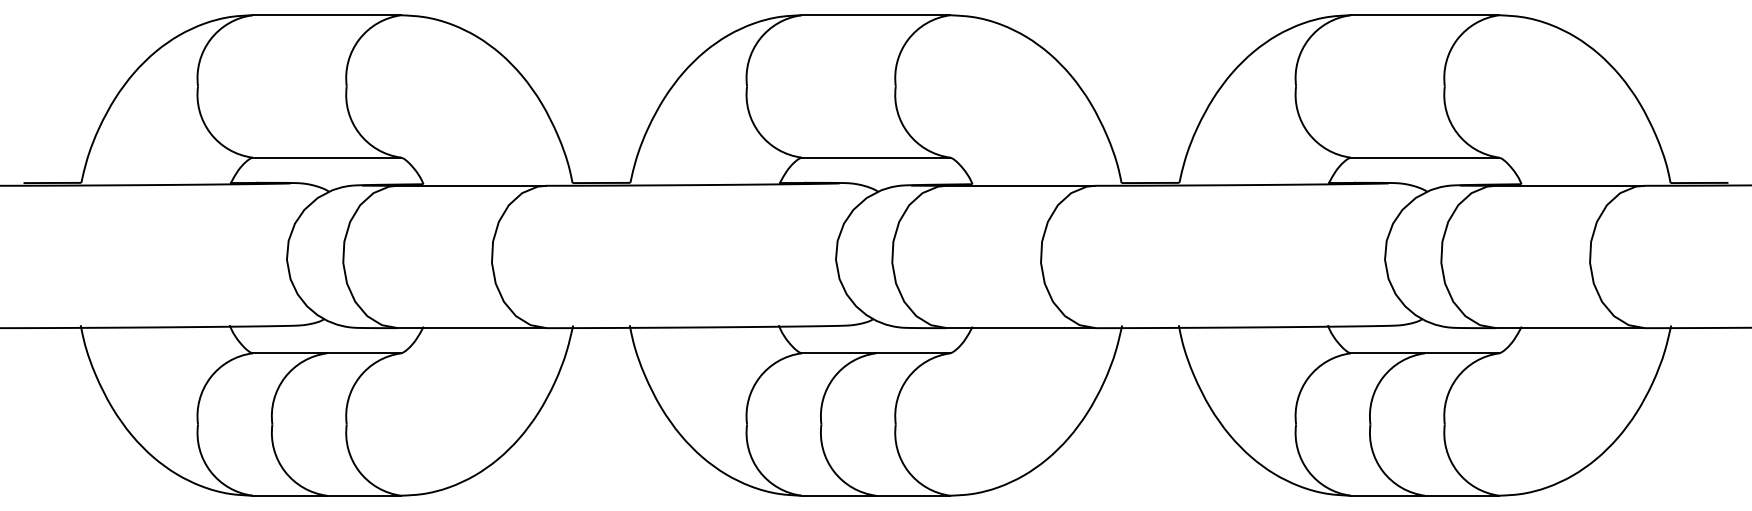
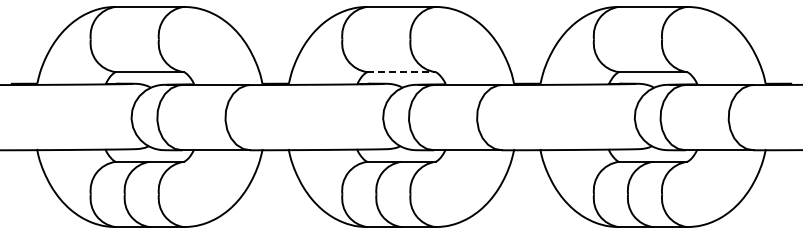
line: (876, 158) -> (401, 72), solid -> dashed

